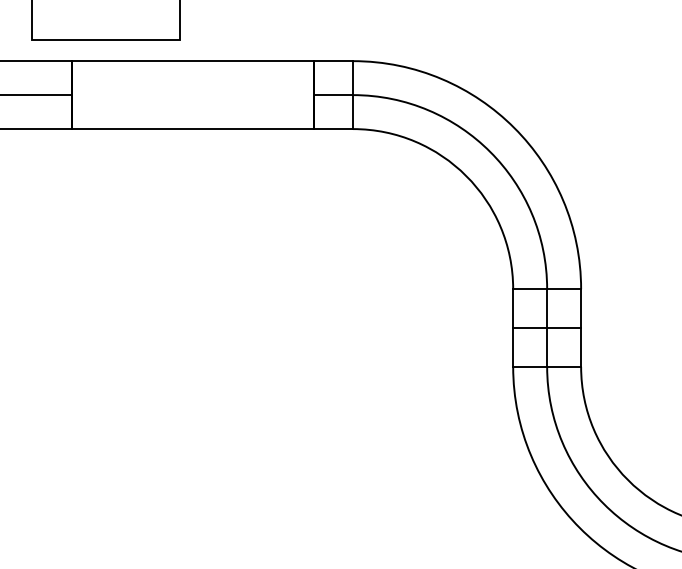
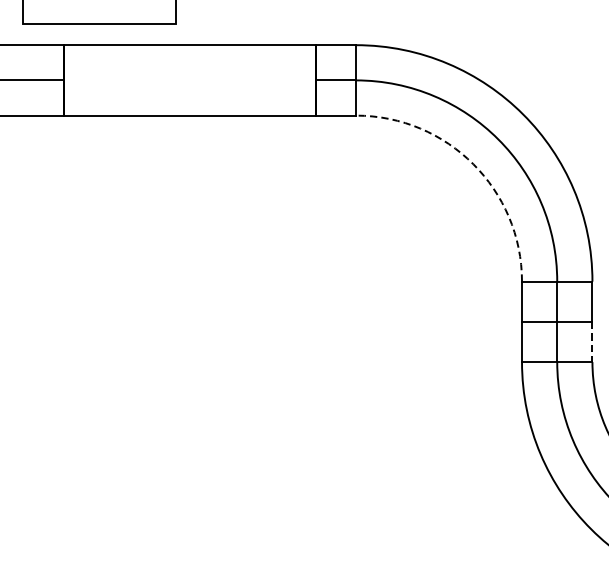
arc: (466, 175) -> (473, 163), solid -> dashed
line: (581, 347) -> (592, 342), solid -> dashed

